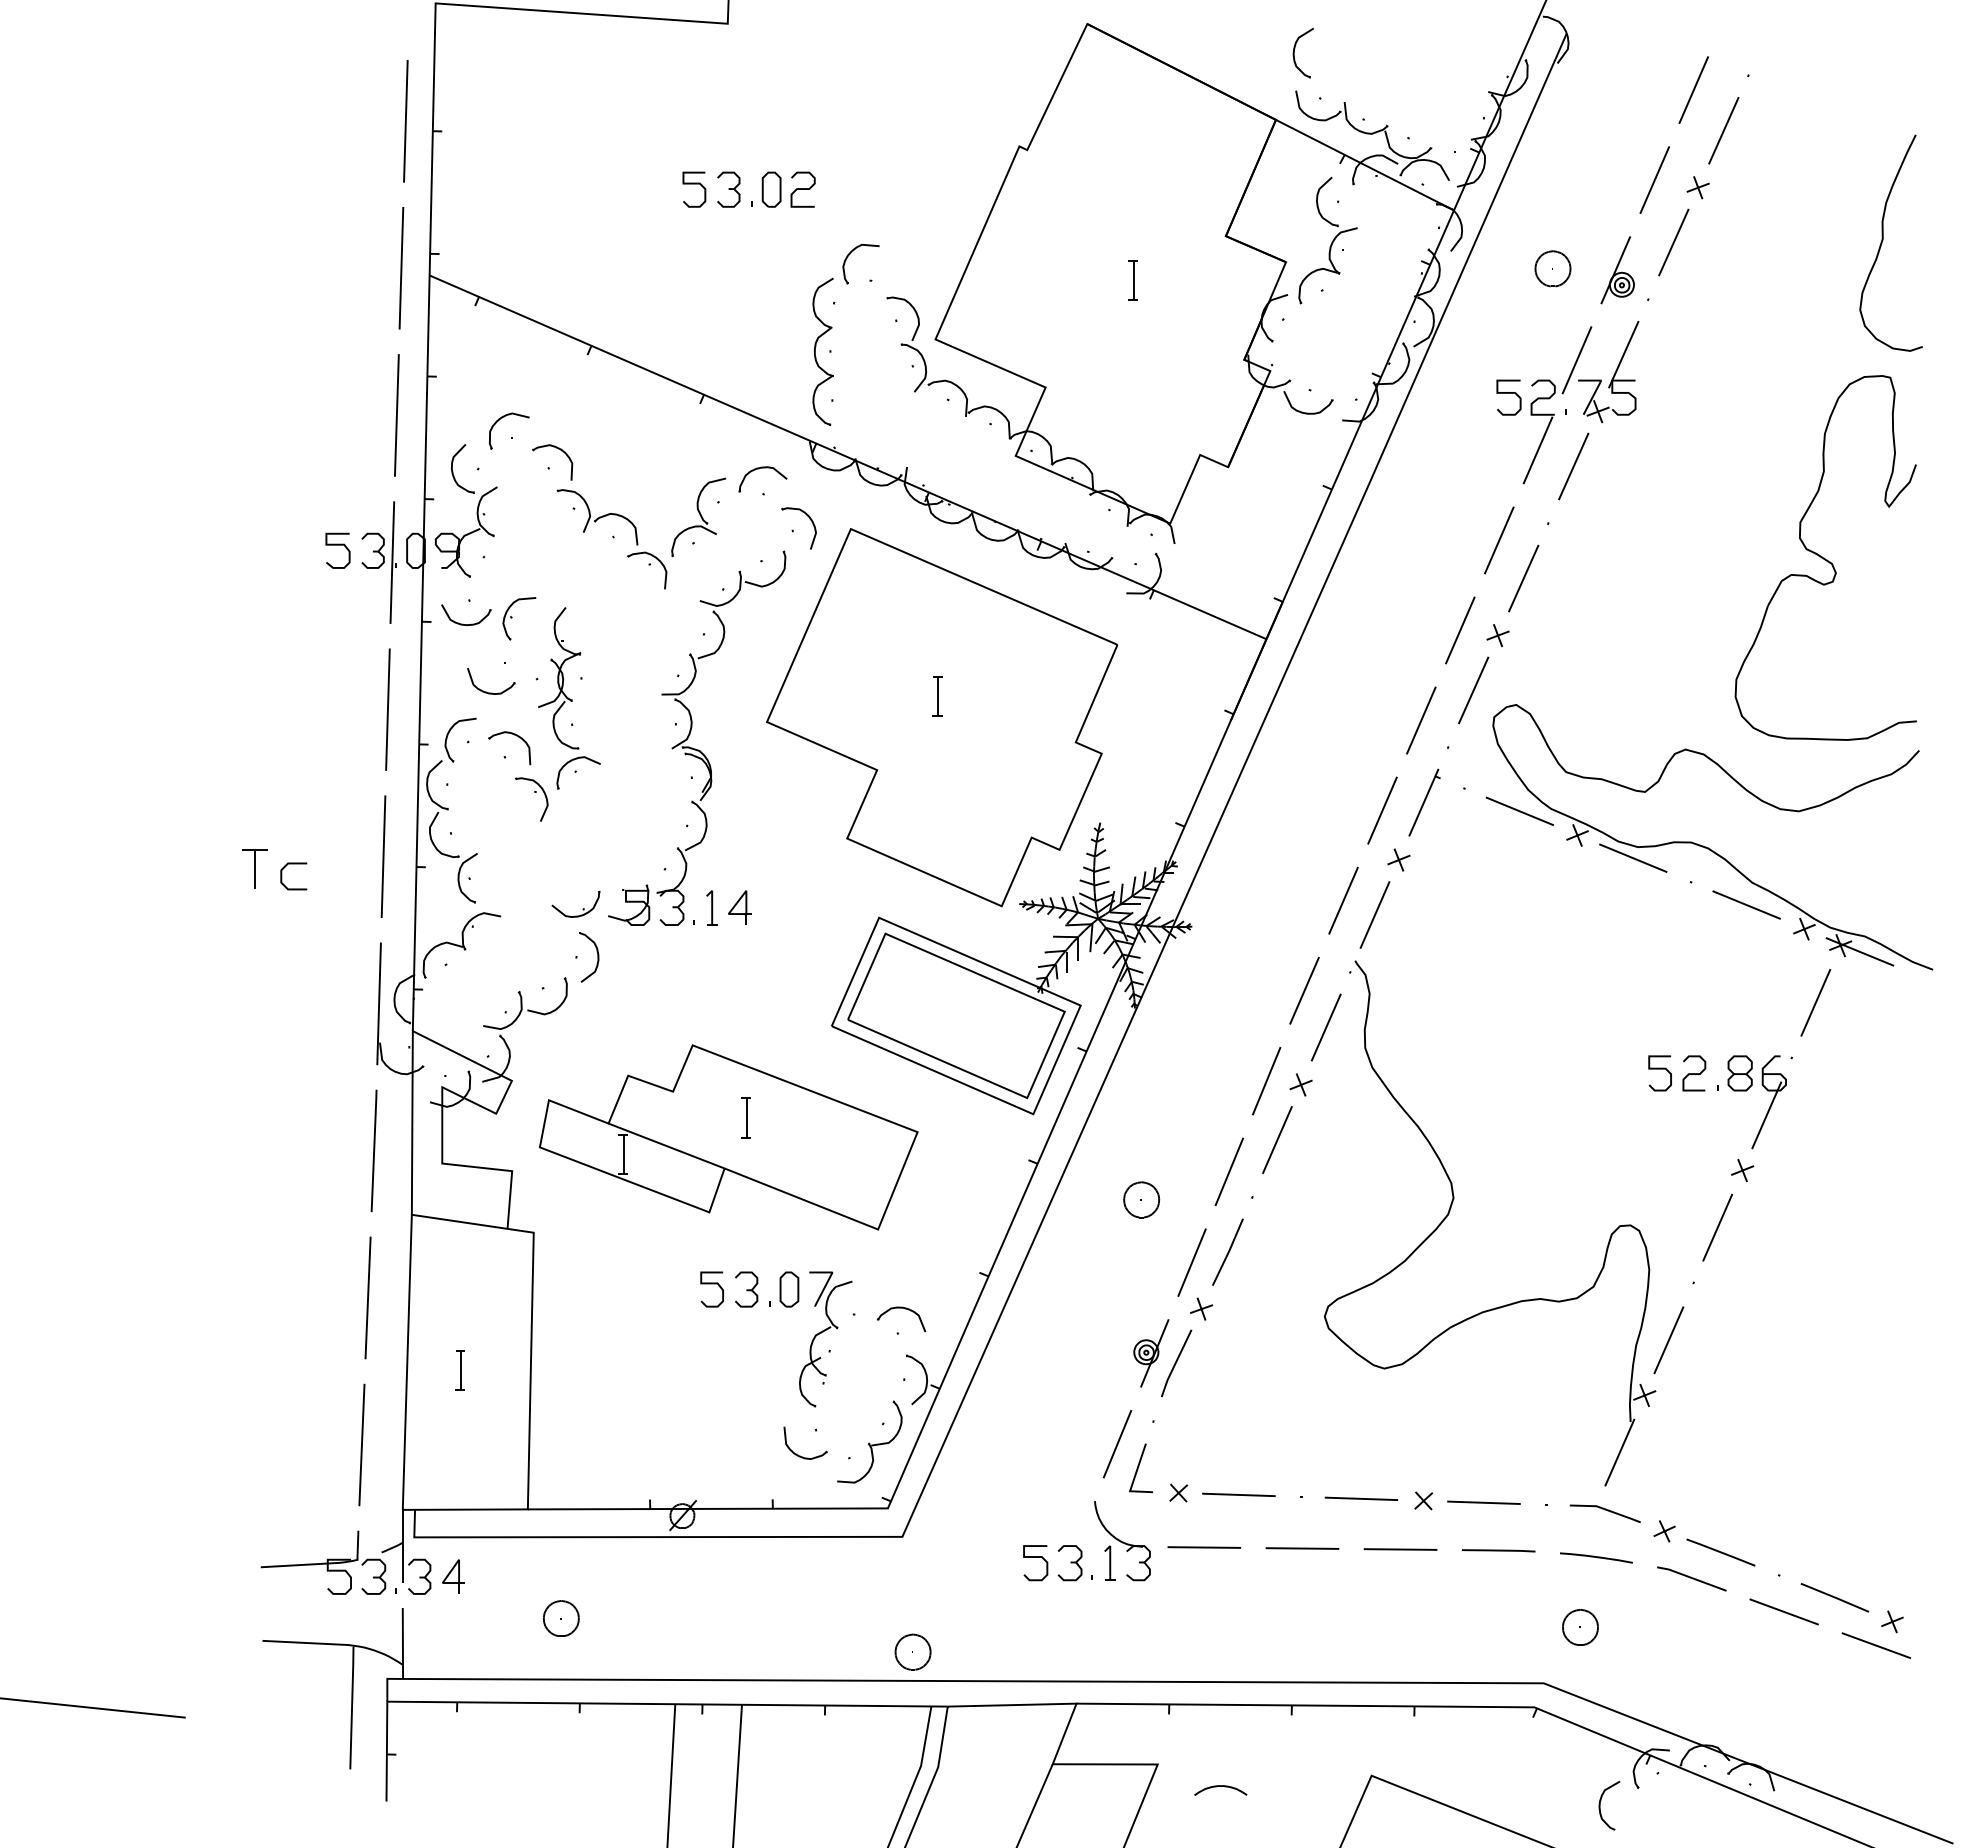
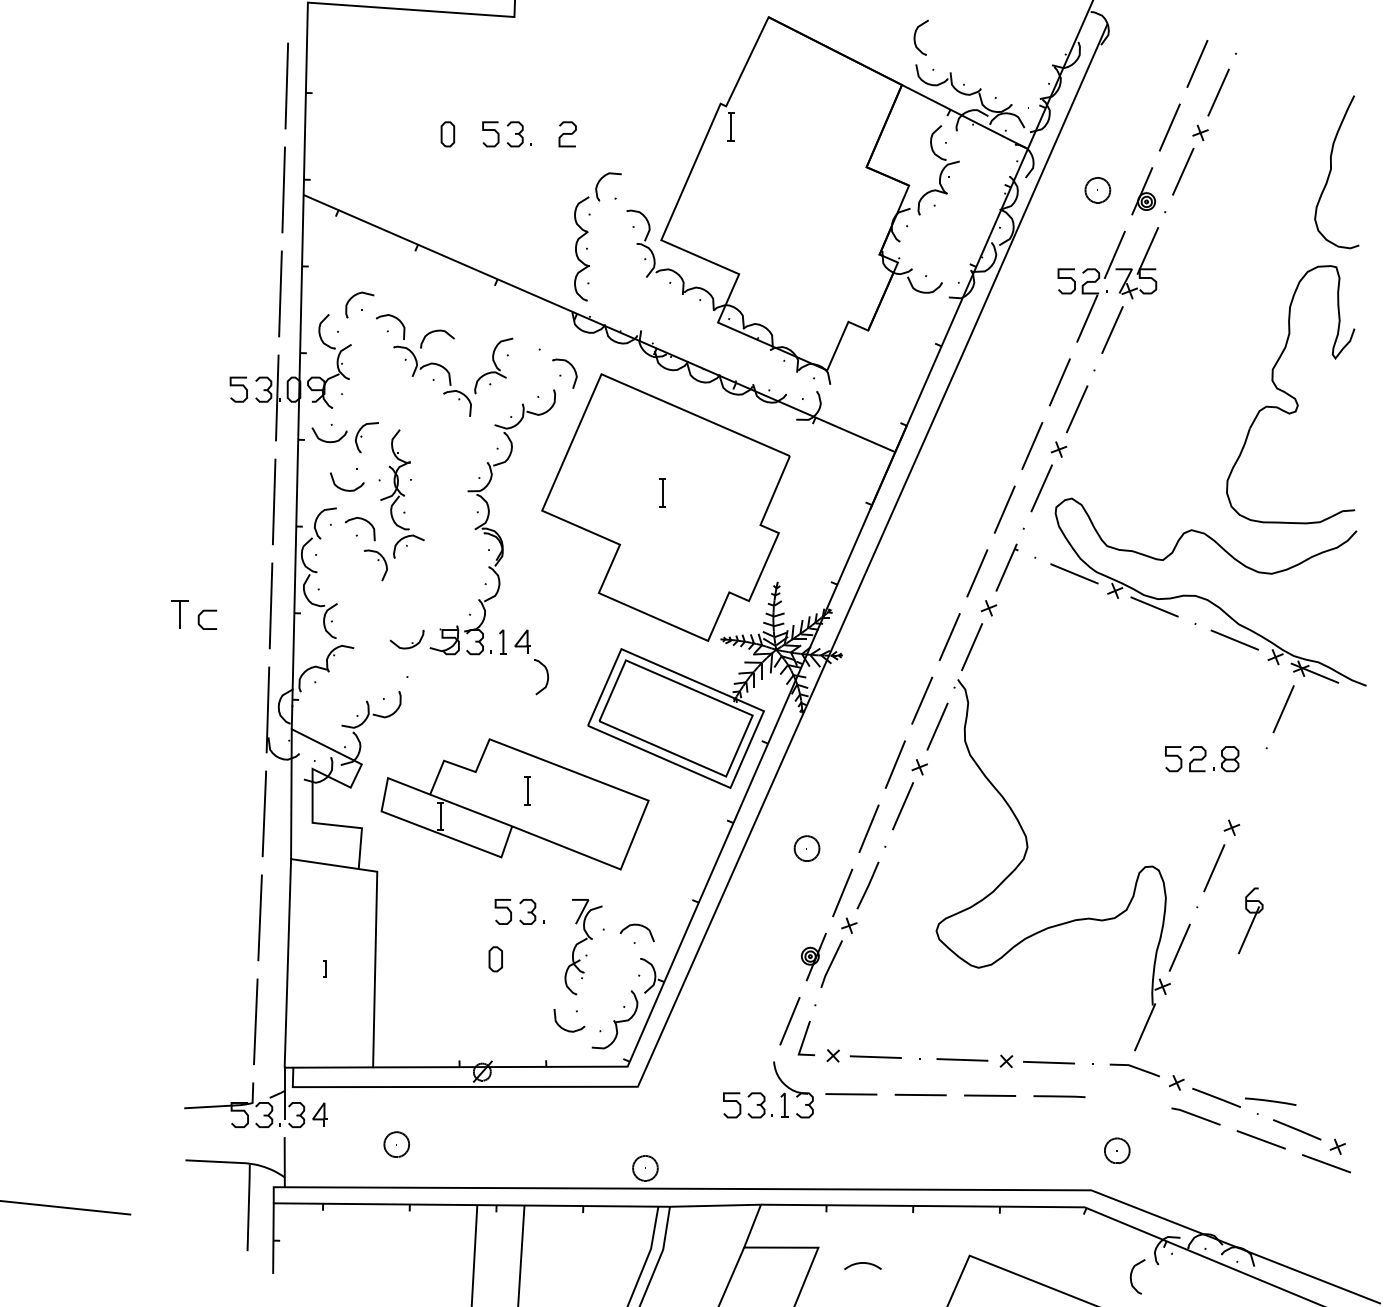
part: (771, 189) -> (447, 134), moved
part: (1132, 280) -> (730, 127), moved
part: (758, 469) -> (434, 332), moved
part: (597, 957) -> (547, 677), moved
part: (1768, 1102) -> (1250, 921), moved
part: (789, 1289) -> (495, 959), moved
part: (459, 1370) -> (324, 969), size x0.6
line: (1596, 1557) -> (1270, 1101), moved

